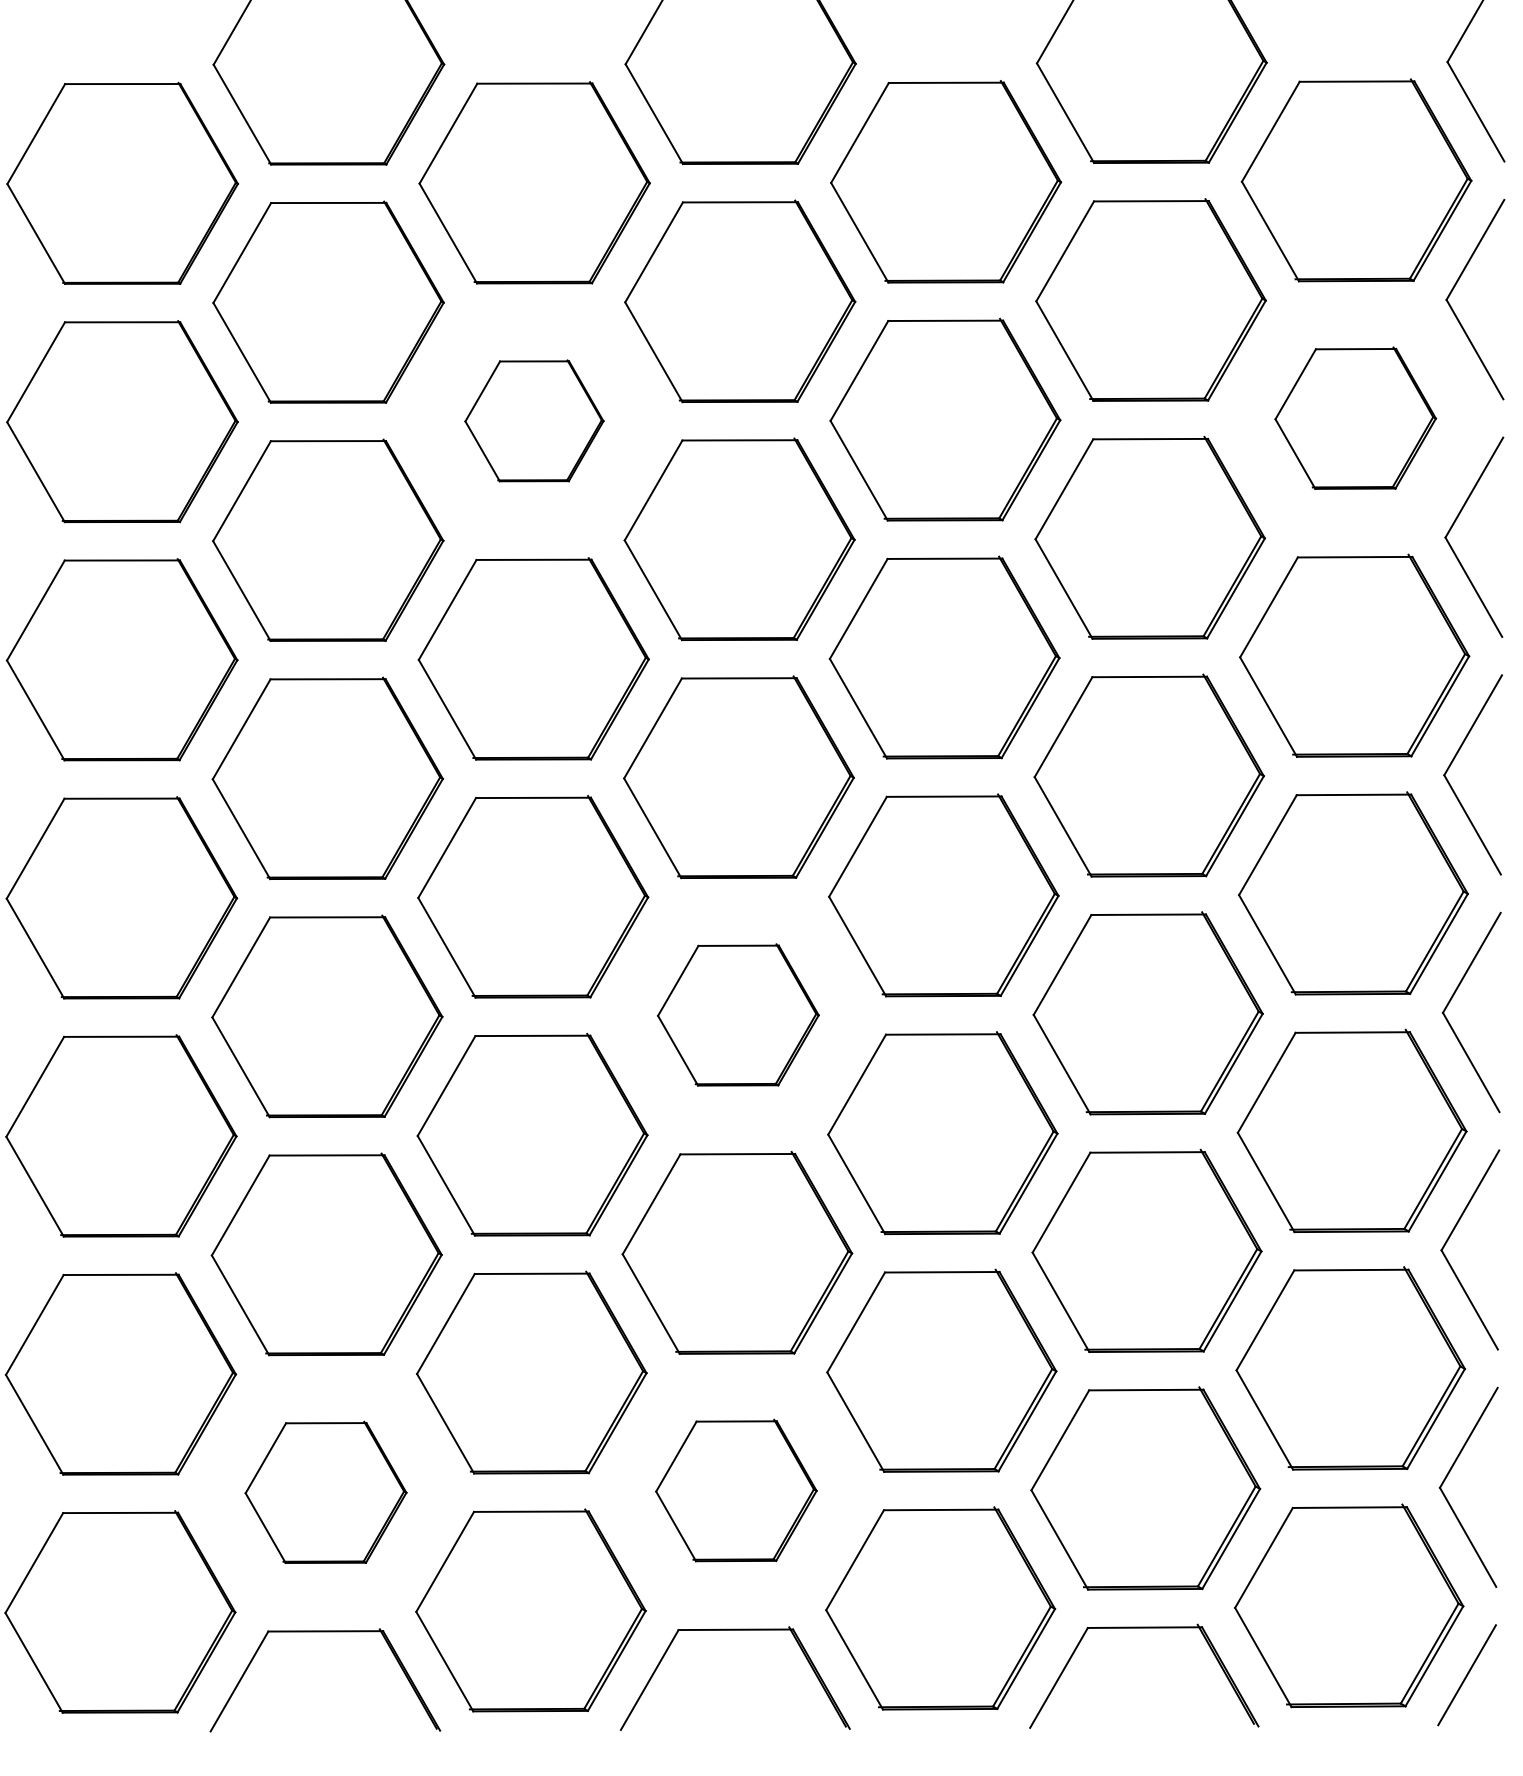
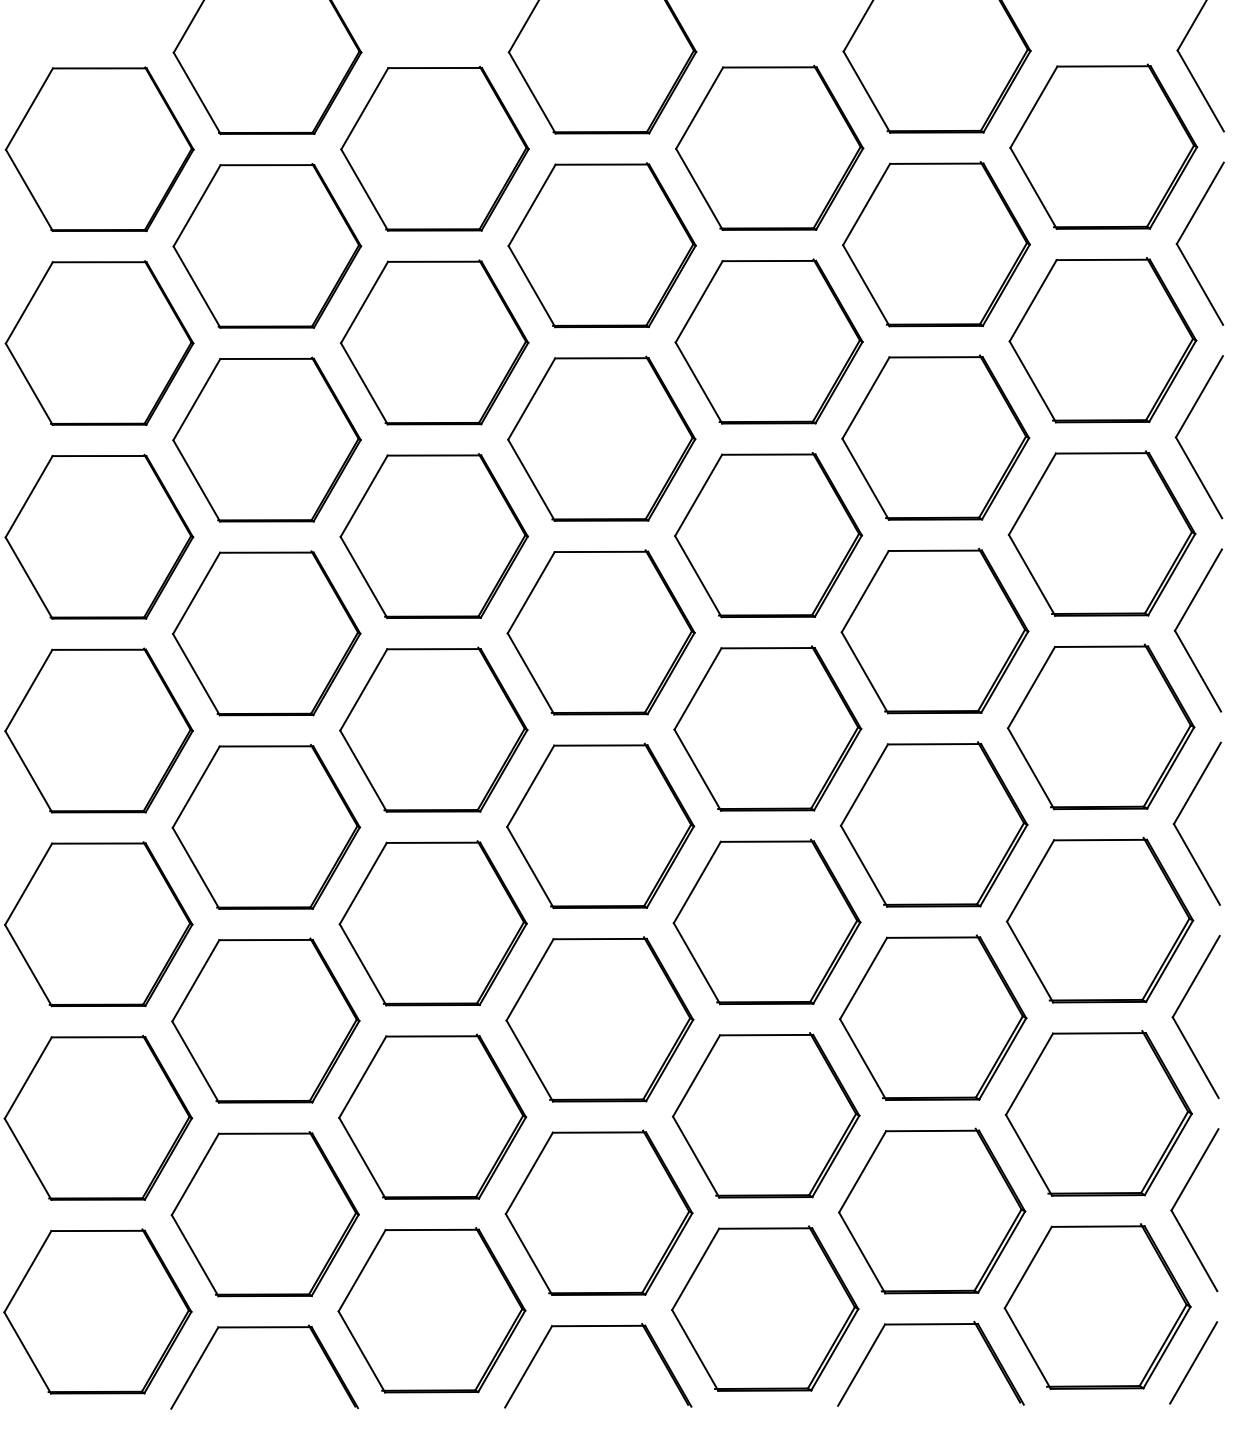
part: (1355, 418) -> (1102, 340), size x1.43
part: (534, 420) -> (434, 342), size x1.67
part: (738, 1014) -> (600, 825), size x1.43
part: (735, 1490) -> (598, 1212), size x1.43
part: (325, 1492) -> (264, 1214), size x1.43

